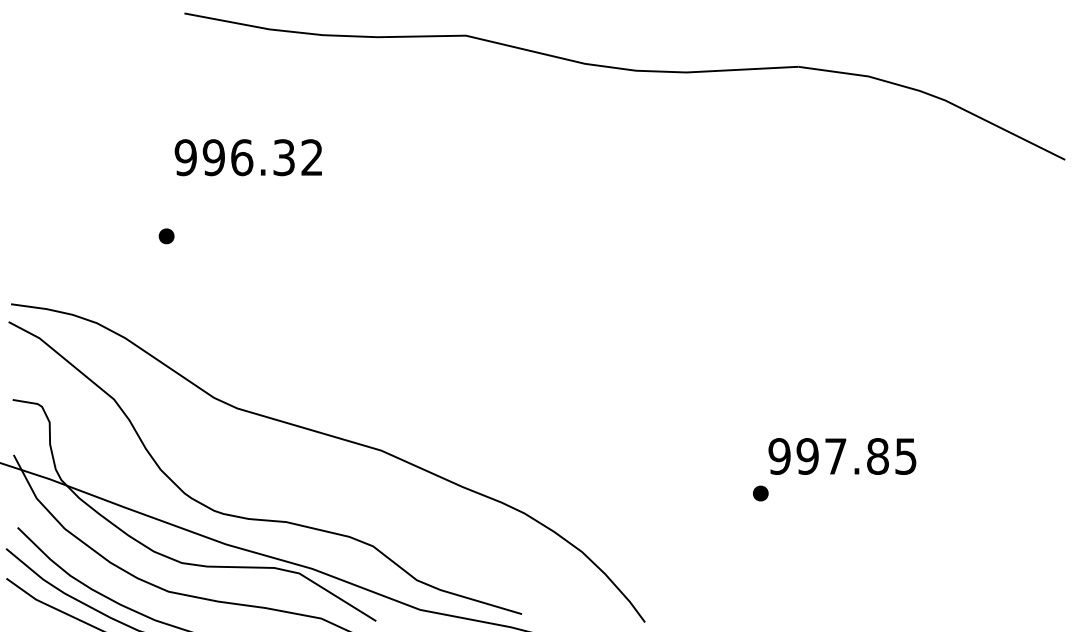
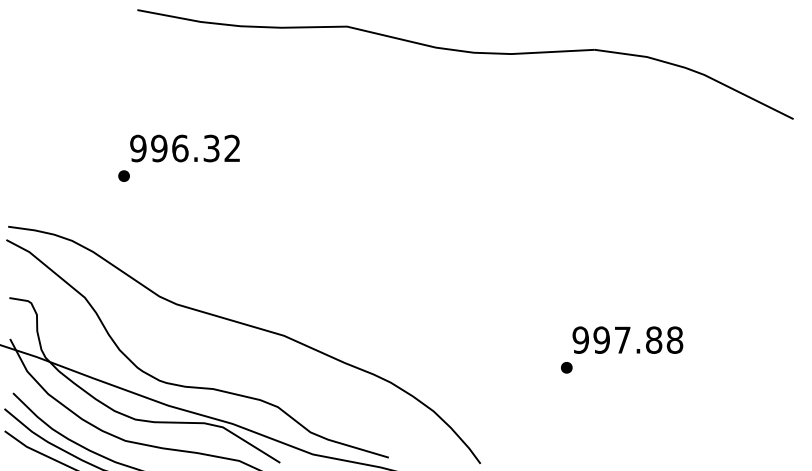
text: (247, 157) -> (184, 148), moved
text: (905, 455) -> (674, 339), 997.85 -> 997.88

